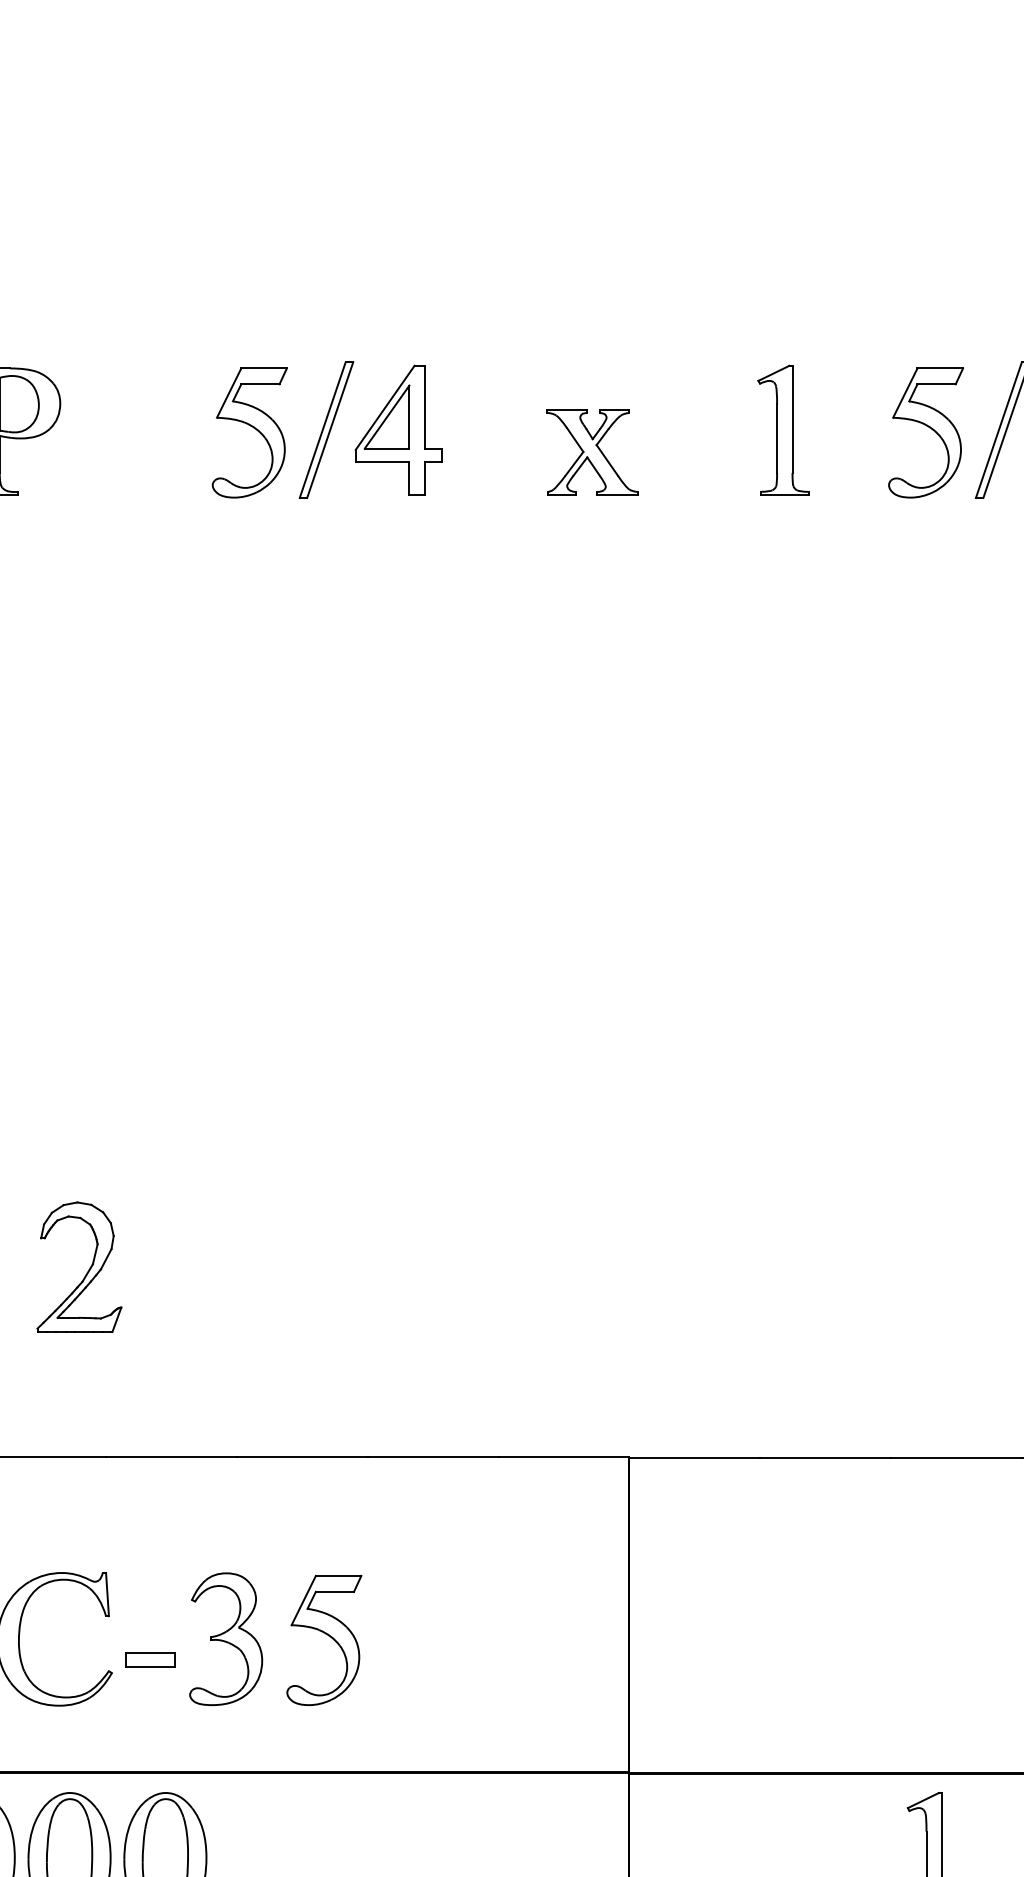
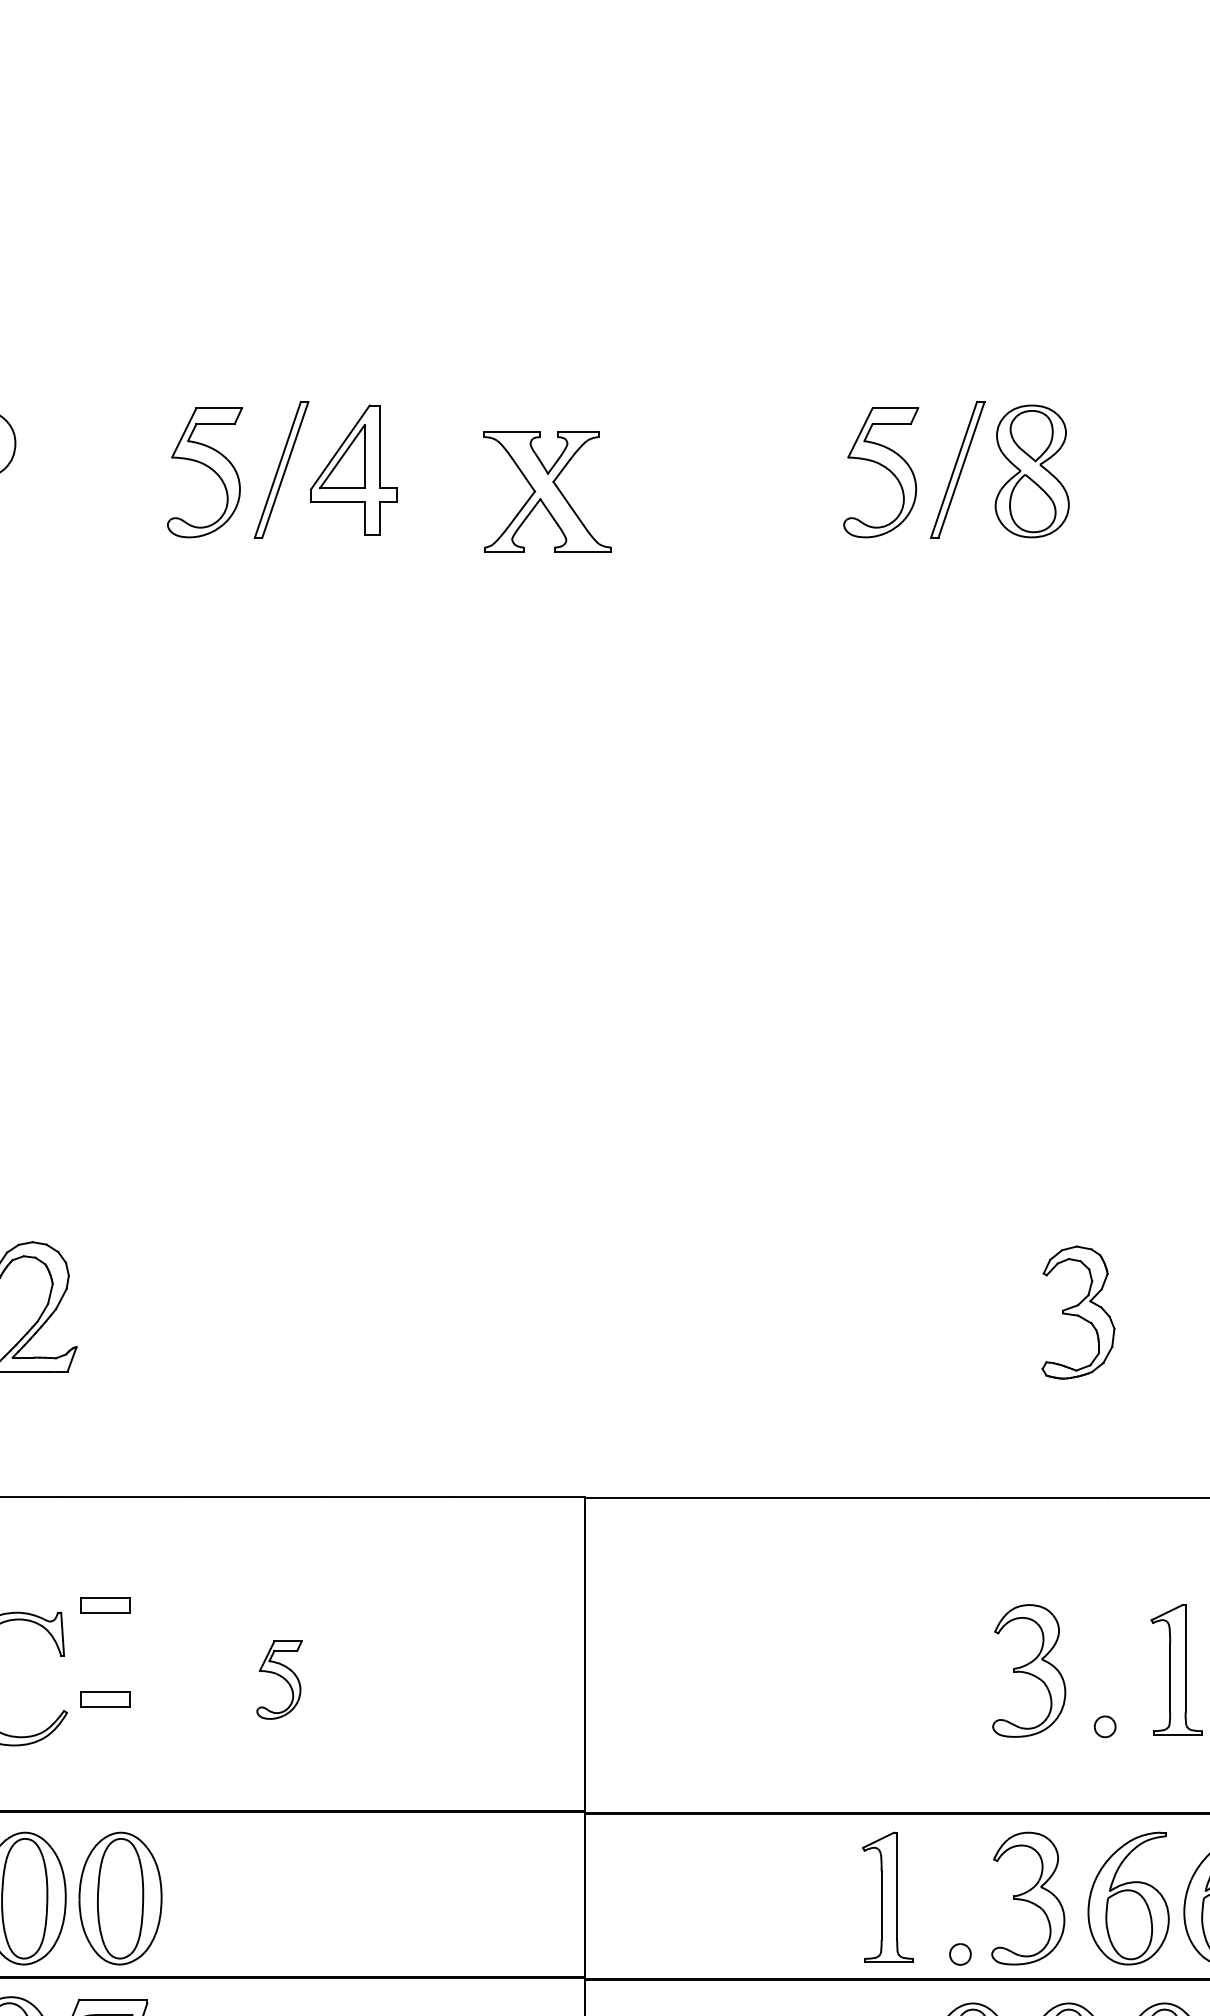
part: (783, 429) -> (738, 469), removed
part: (592, 451) -> (547, 491), size x1.4
part: (150, 1565) -> (105, 1605), added
part: (226, 1638) -> (181, 1678), removed
part: (324, 1639) -> (279, 1679), size x0.6

